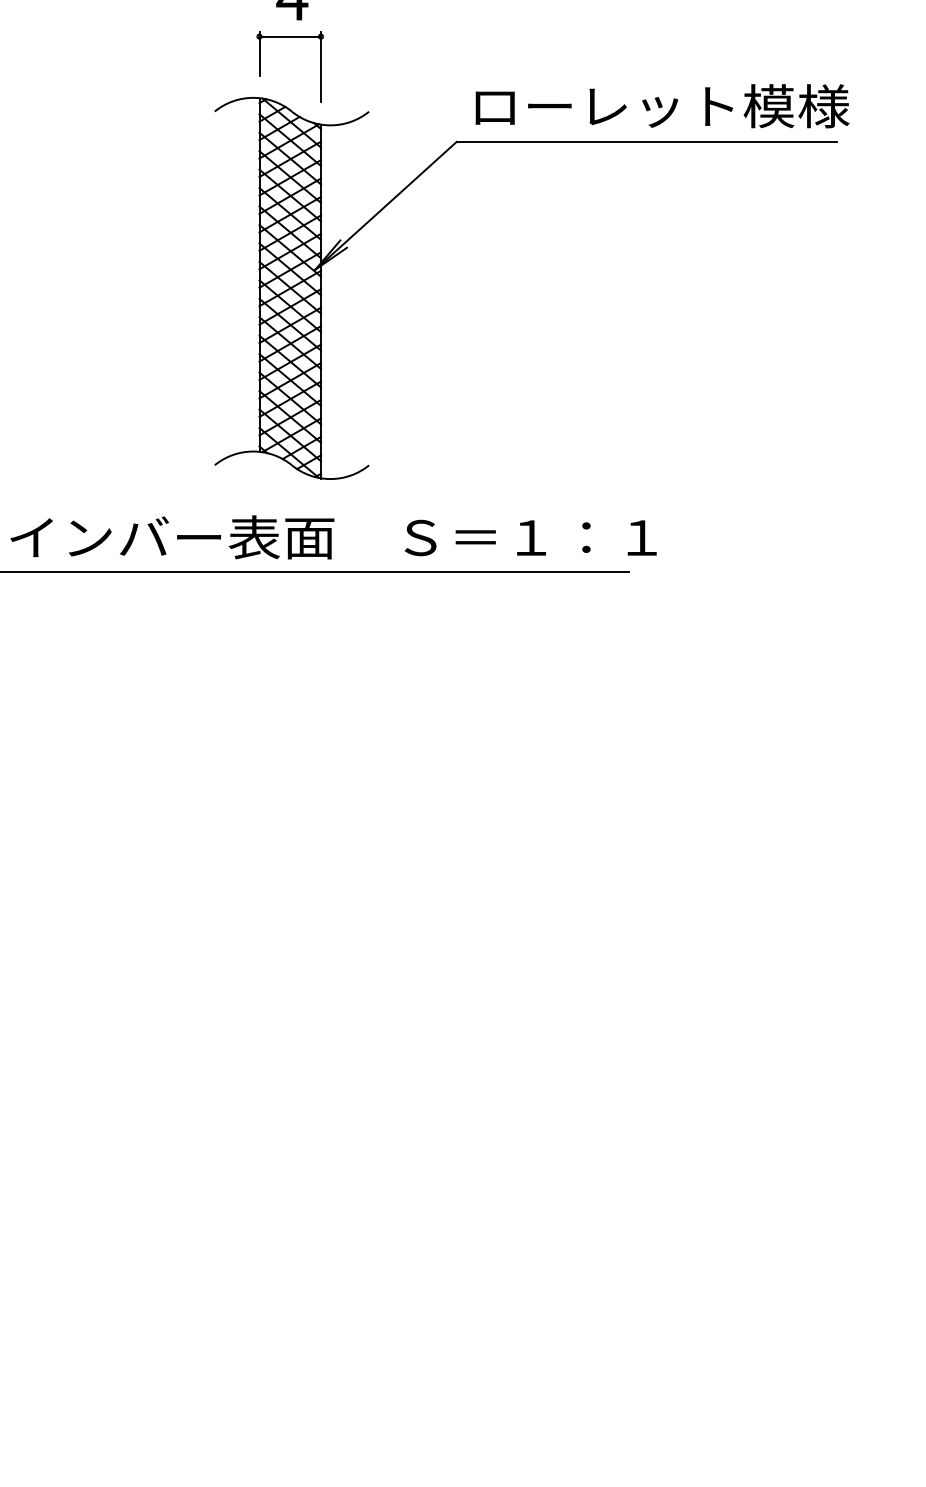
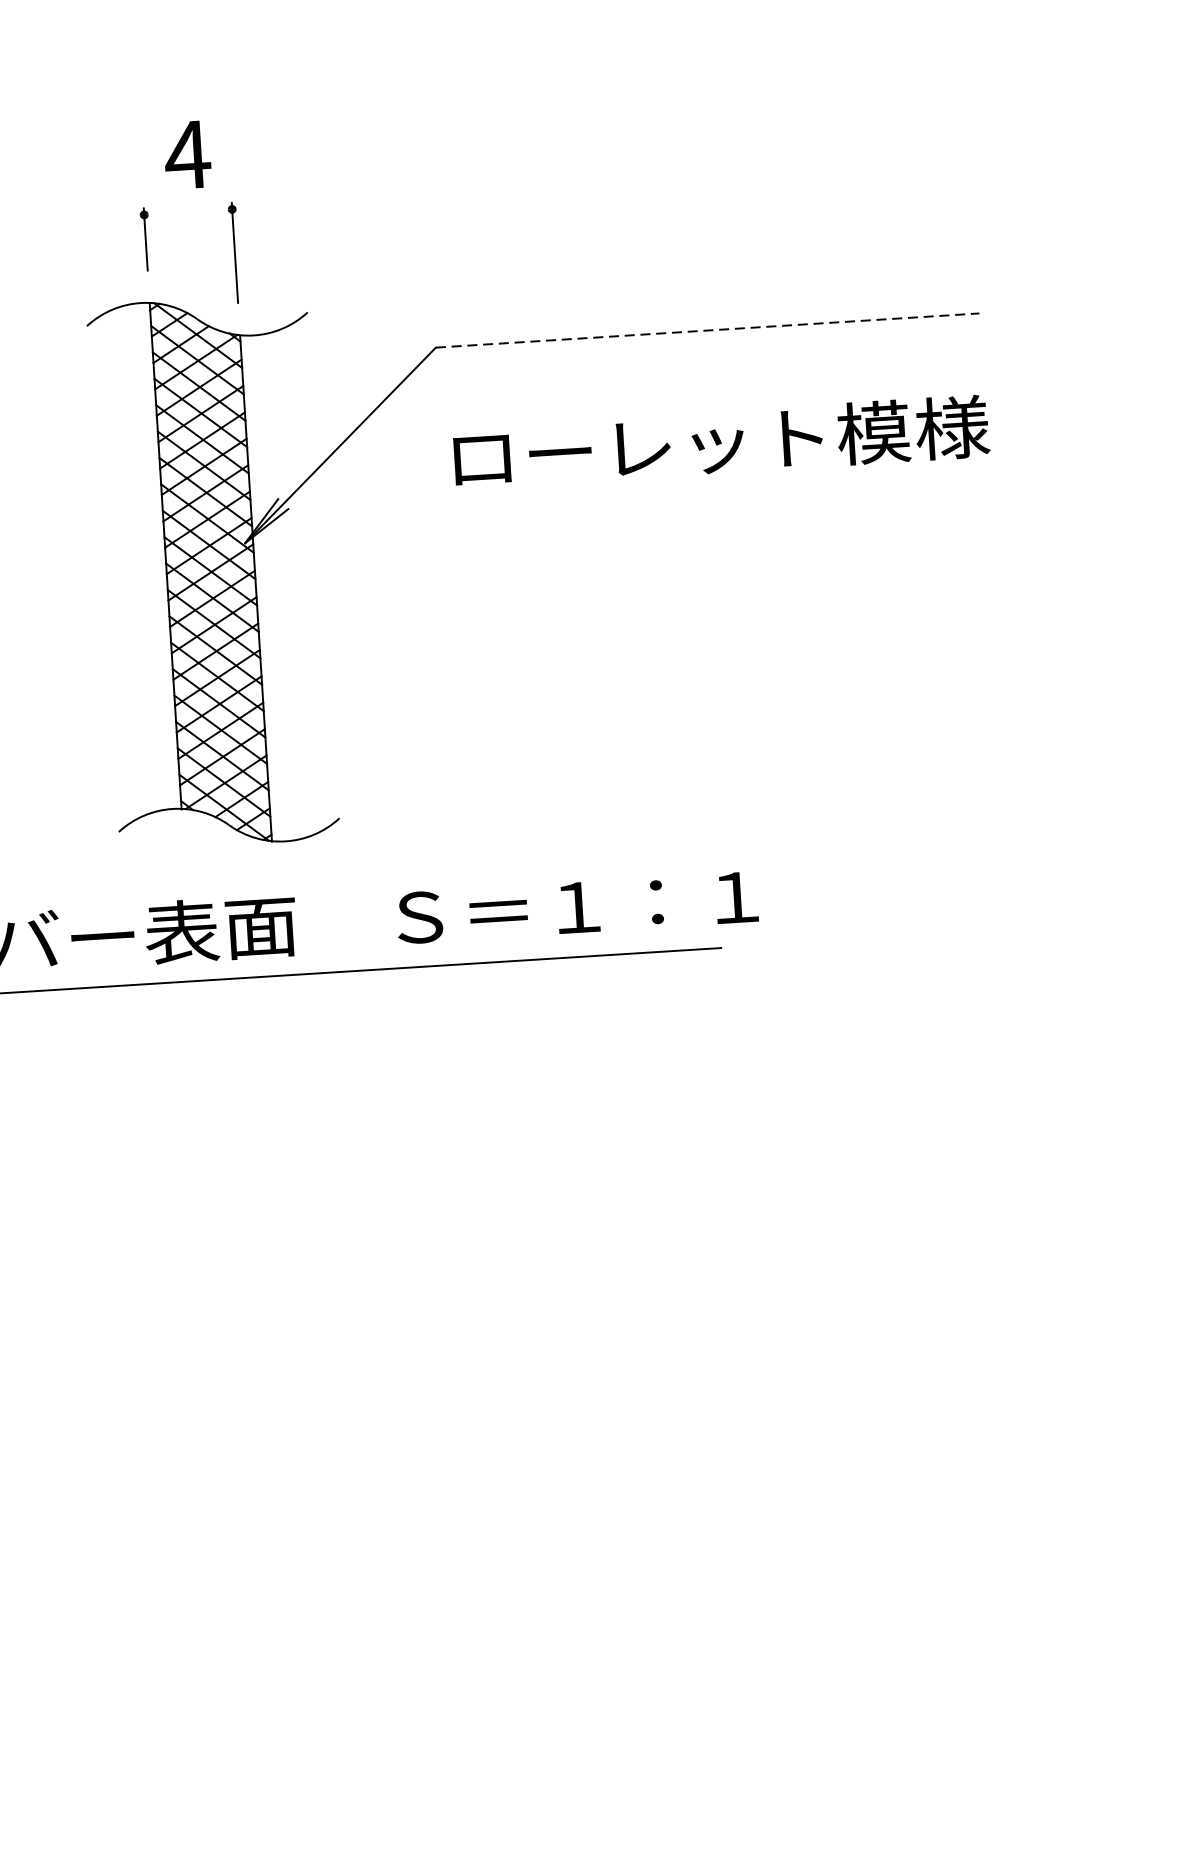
line: (290, 36) -> (188, 211), removed
text: (662, 106) -> (721, 442), moved
line: (646, 141) -> (707, 330), solid -> dashed

